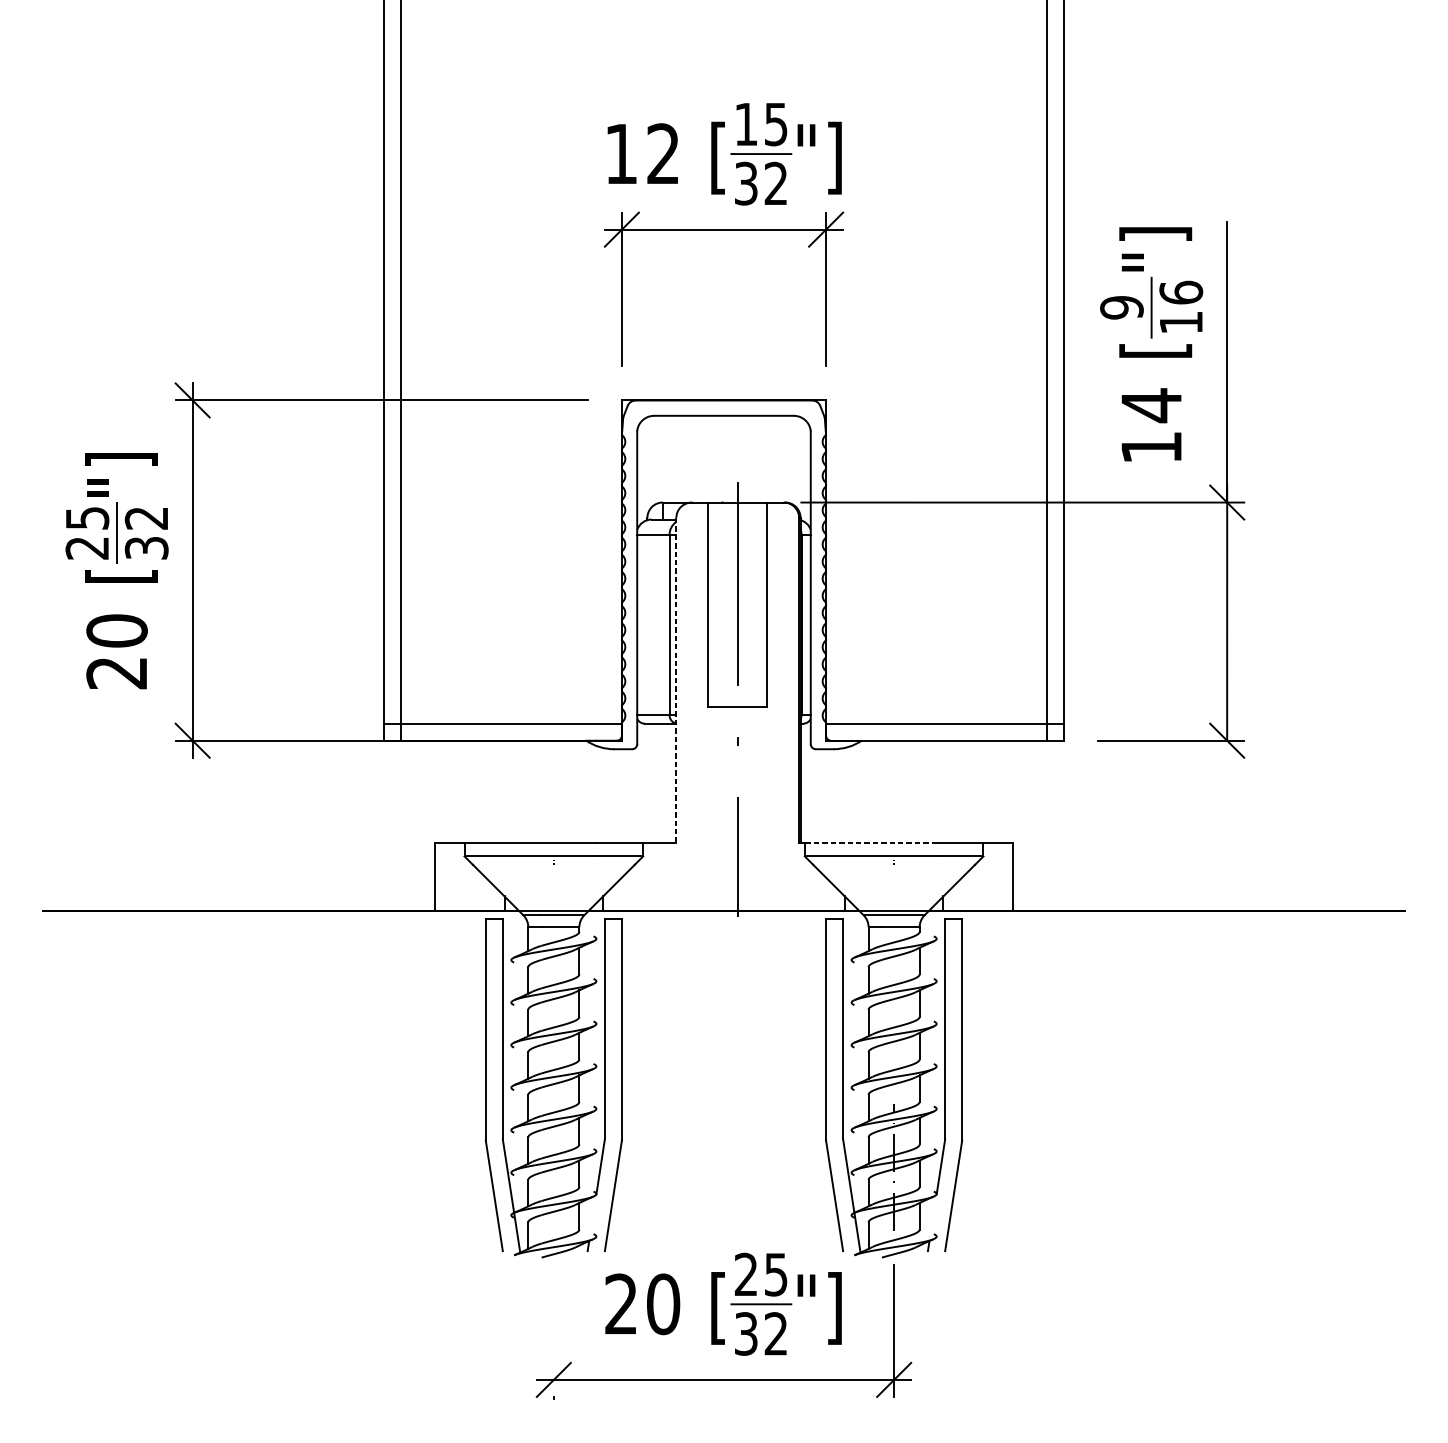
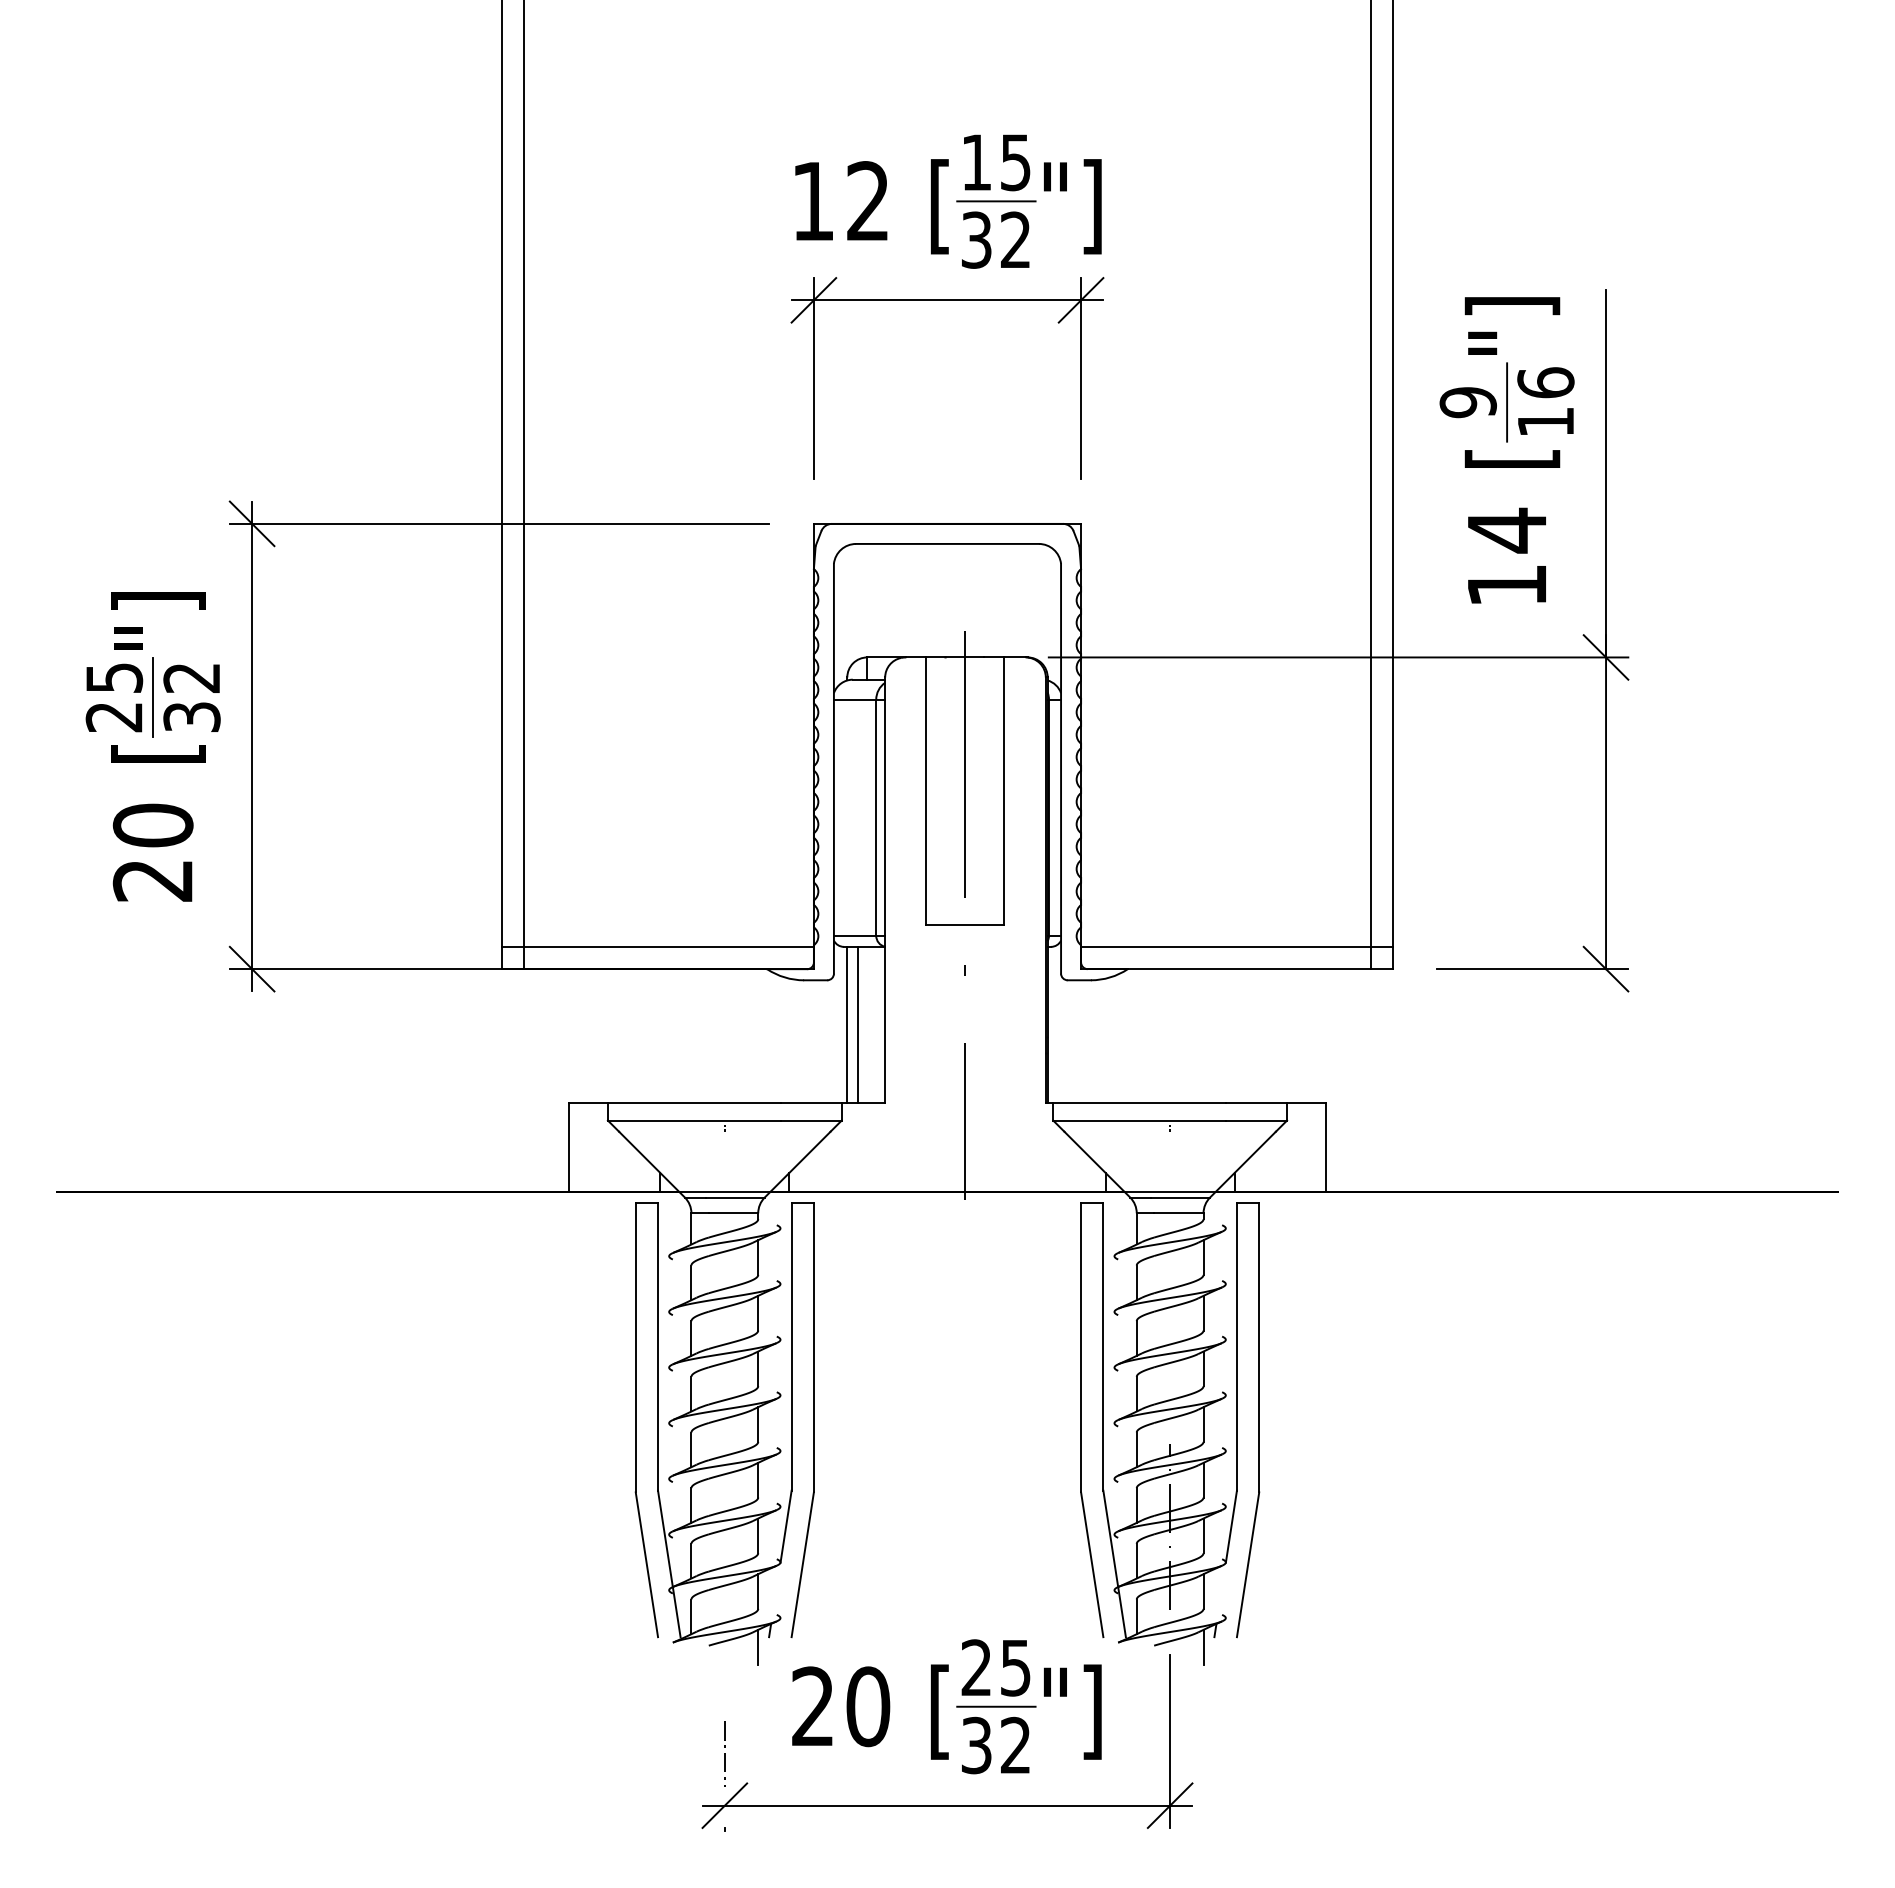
line: (676, 680) -> (885, 890), dashed -> solid
line: (647, 783) -> (847, 1024), added
line: (655, 783) -> (858, 1024), added
line: (870, 842) -> (1139, 1102), dashed -> solid
line: (579, 1258) -> (758, 1646), added
line: (919, 1258) -> (1203, 1646), added
line: (553, 1340) -> (724, 1753), added

